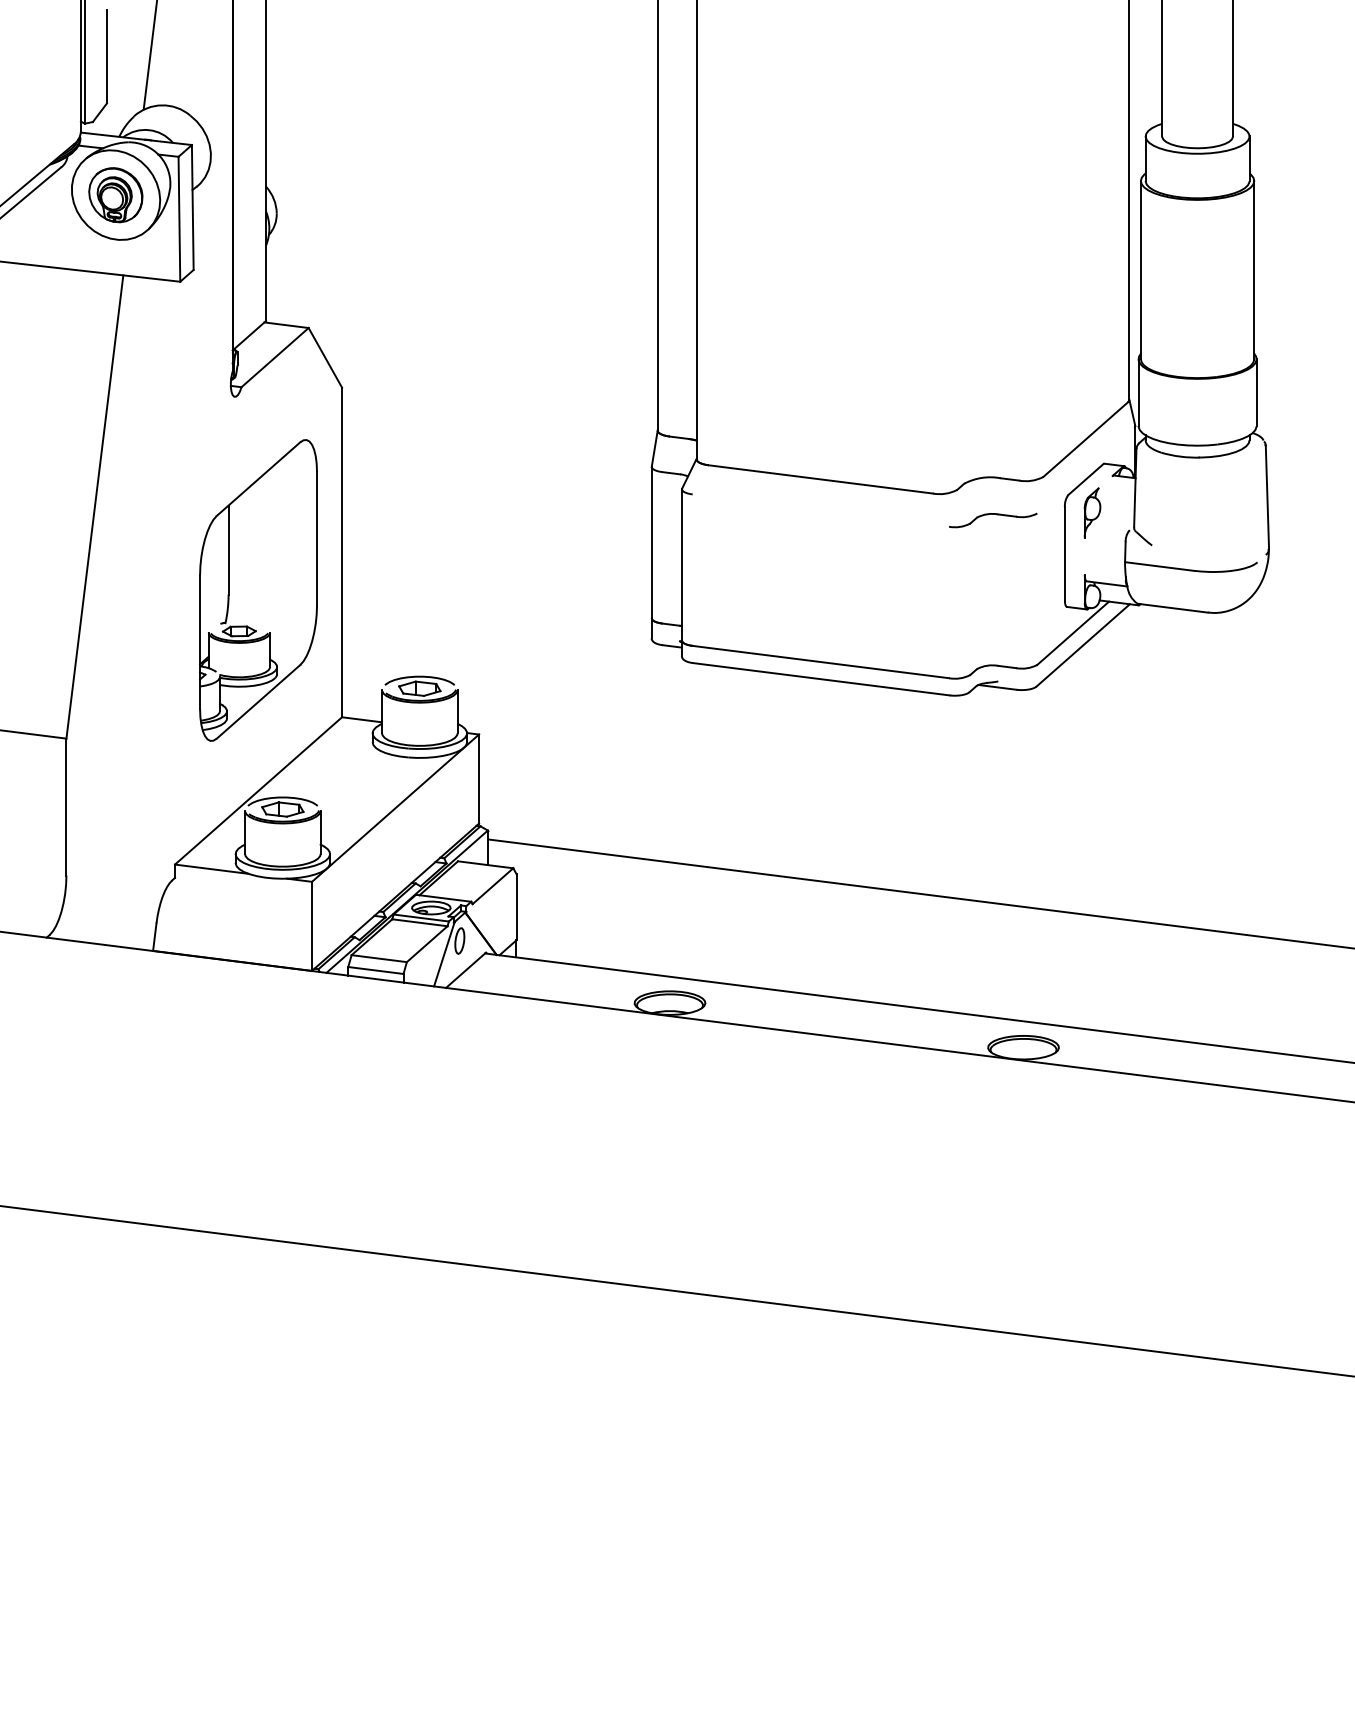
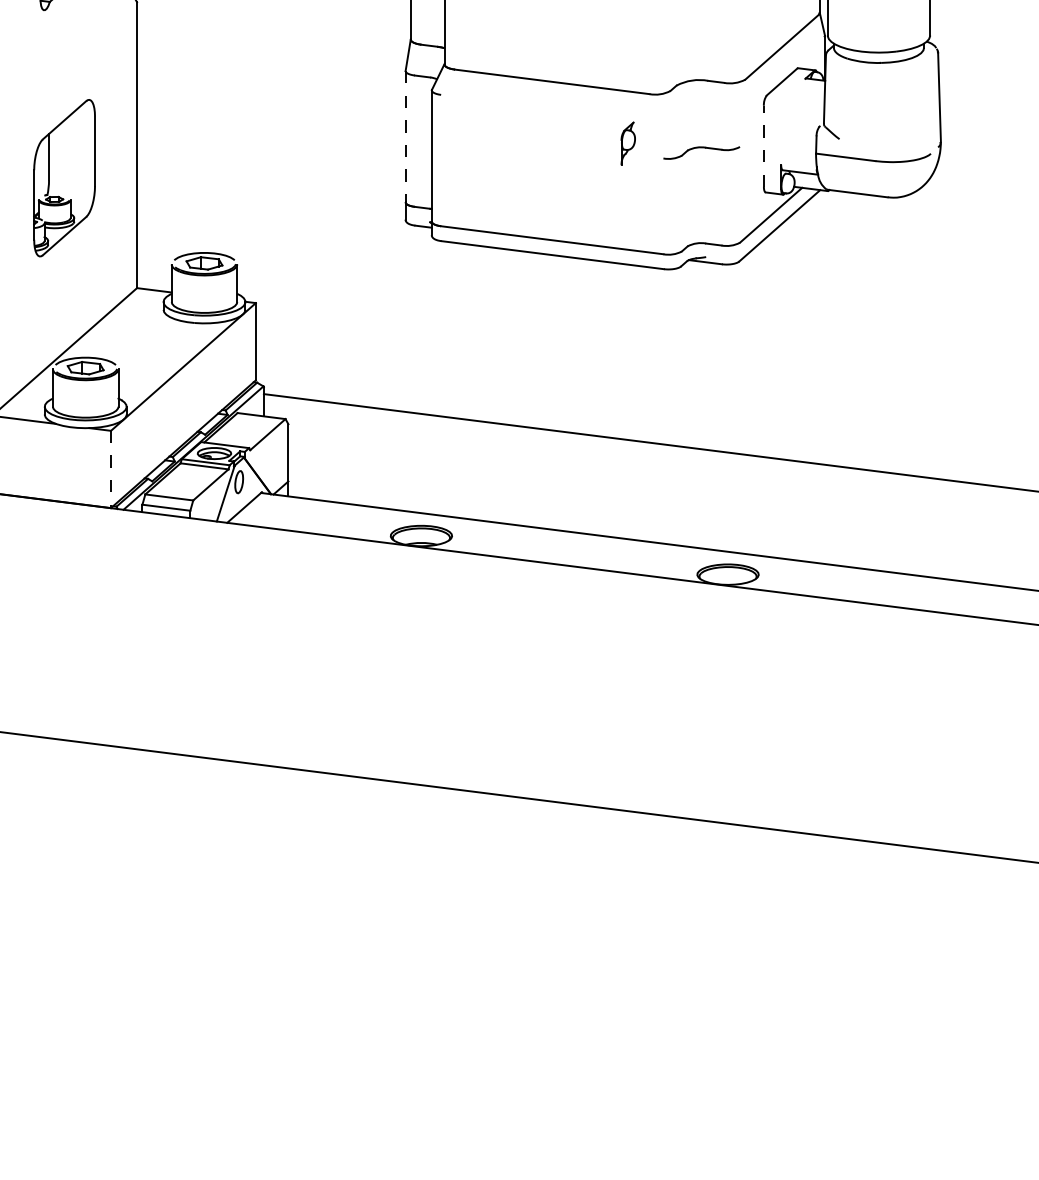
part: (1092, 512) -> (628, 143), moved
part: (993, 520) -> (701, 153), moved
line: (651, 542) -> (405, 136), solid -> dashed
line: (1064, 553) -> (763, 146), solid -> dashed
part: (258, 590) -> (64, 178), size x0.6
line: (312, 926) -> (111, 469), solid -> dashed

